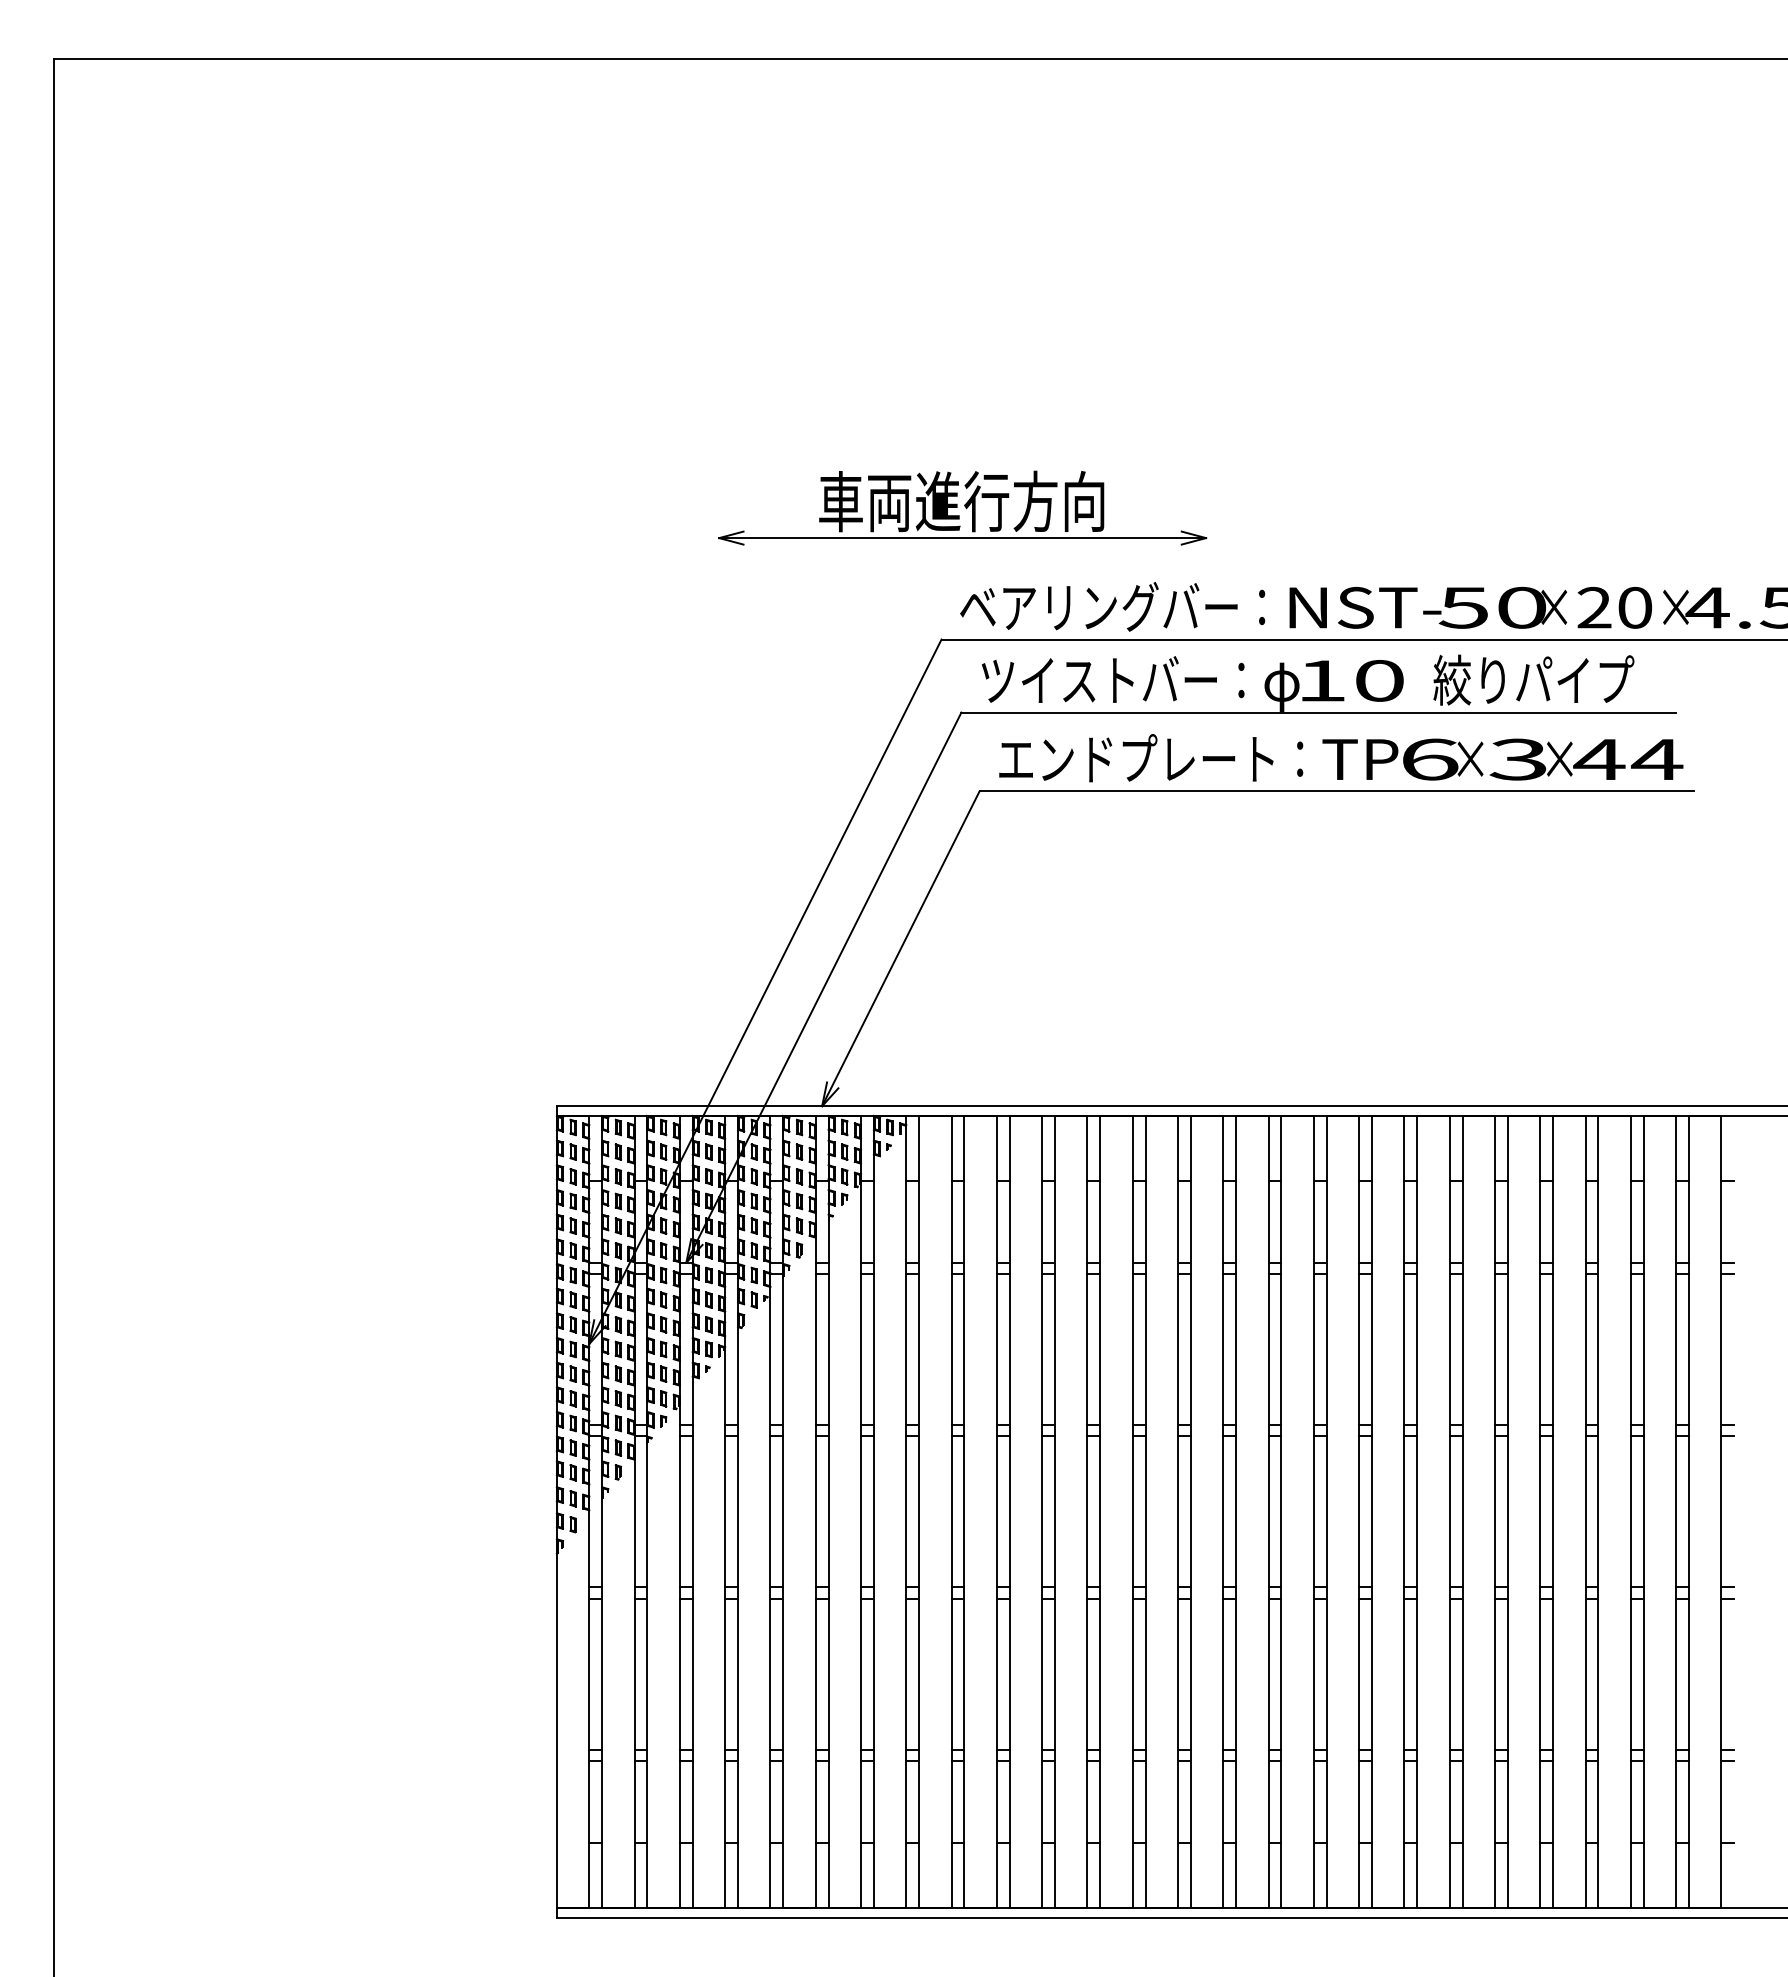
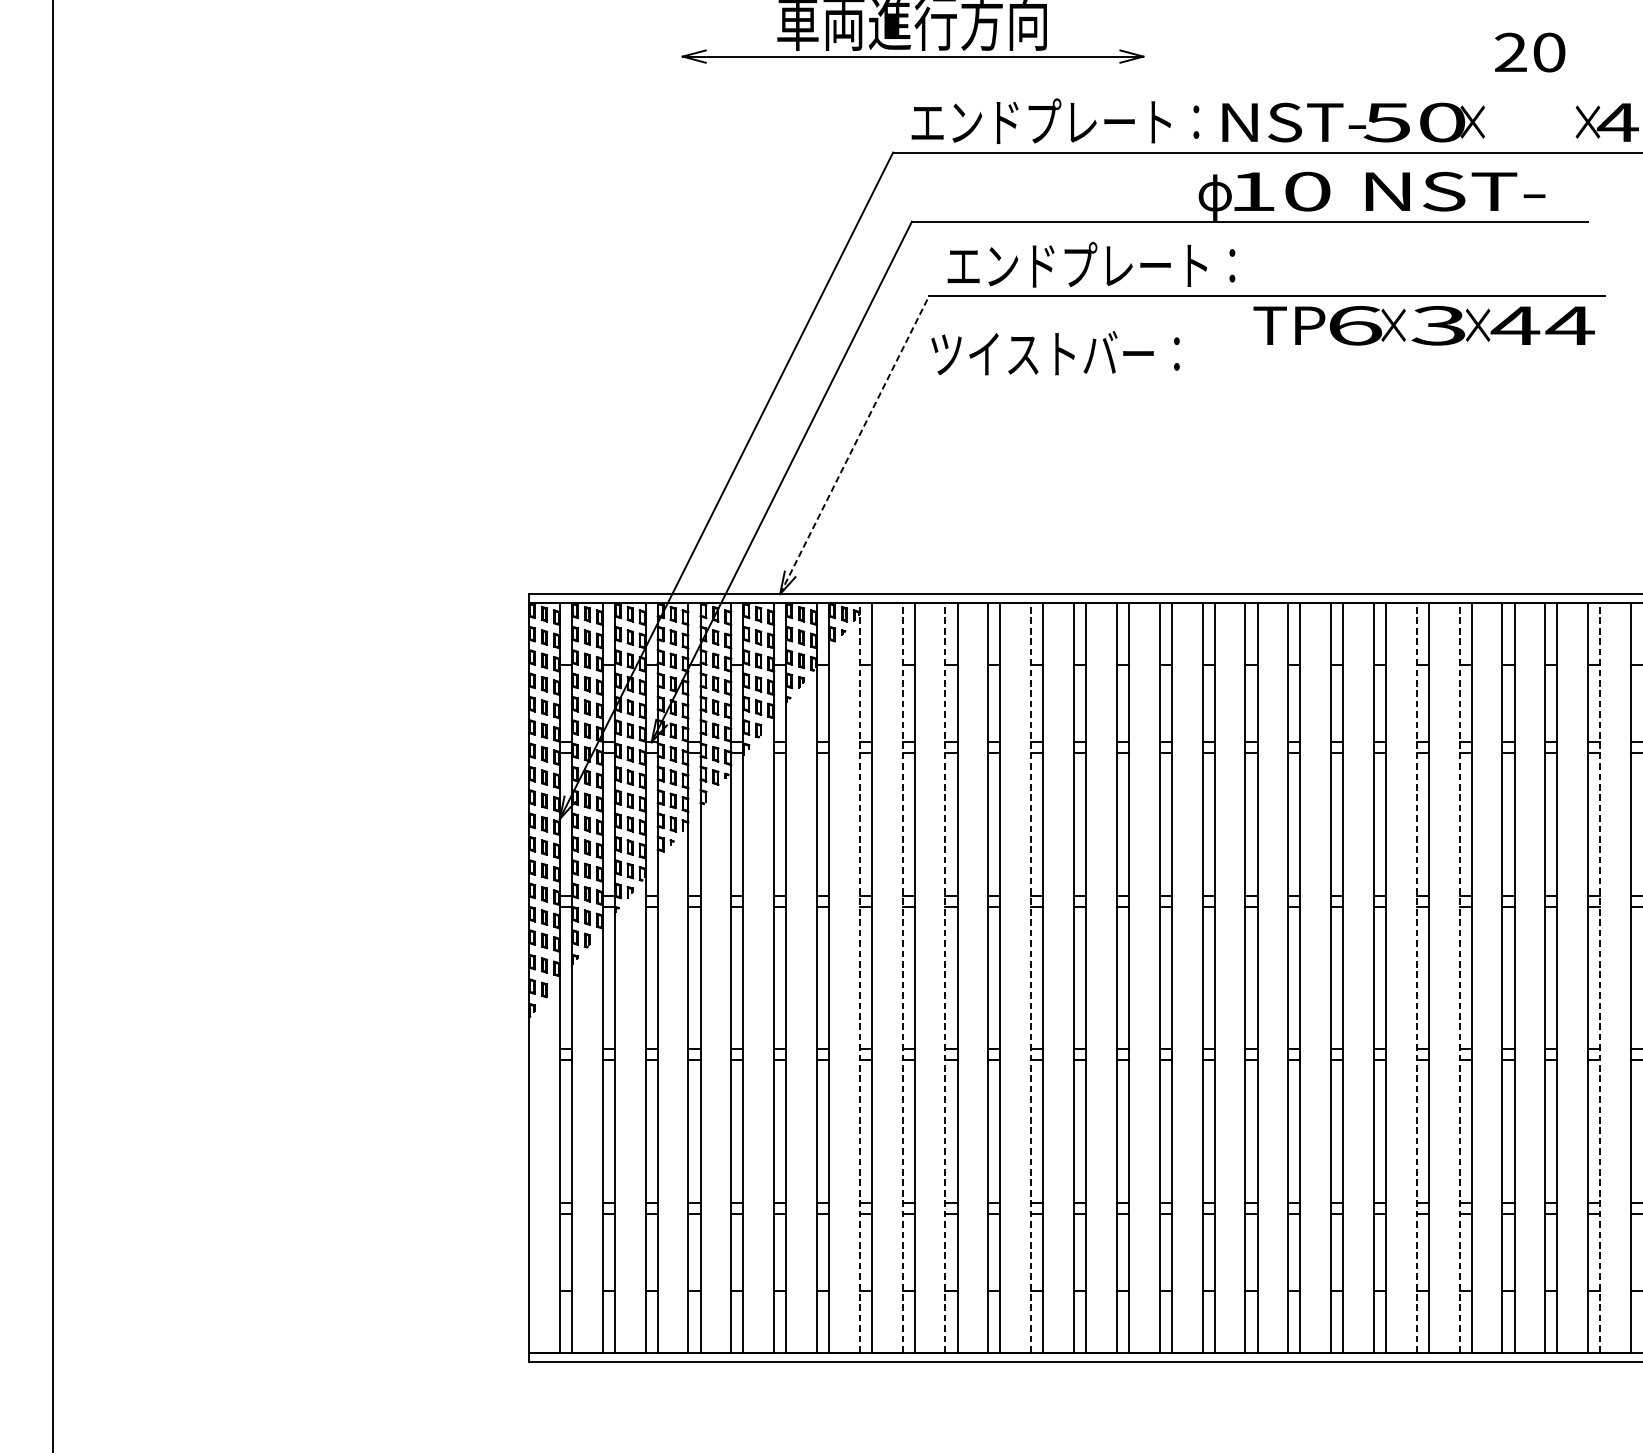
text: (1098, 606) -> (1041, 121), ベアリングバー： -> エンドプレート：
text: (1614, 607) -> (1529, 52), moved
text: (1113, 679) -> (1055, 353), moved
text: (1533, 679) -> (1453, 190), 絞りパイプ -> NST-
text: (1502, 759) -> (1423, 325), moved
line: (901, 948) -> (855, 444), solid -> dashed
line: (906, 1511) -> (859, 977), solid -> dashed
line: (951, 1511) -> (902, 977), solid -> dashed
line: (996, 1511) -> (945, 977), solid -> dashed
line: (1087, 1511) -> (1031, 977), solid -> dashed
line: (1495, 1511) -> (1417, 977), solid -> dashed
line: (1540, 1511) -> (1459, 977), solid -> dashed
line: (1688, 1511) -> (1599, 977), solid -> dashed

